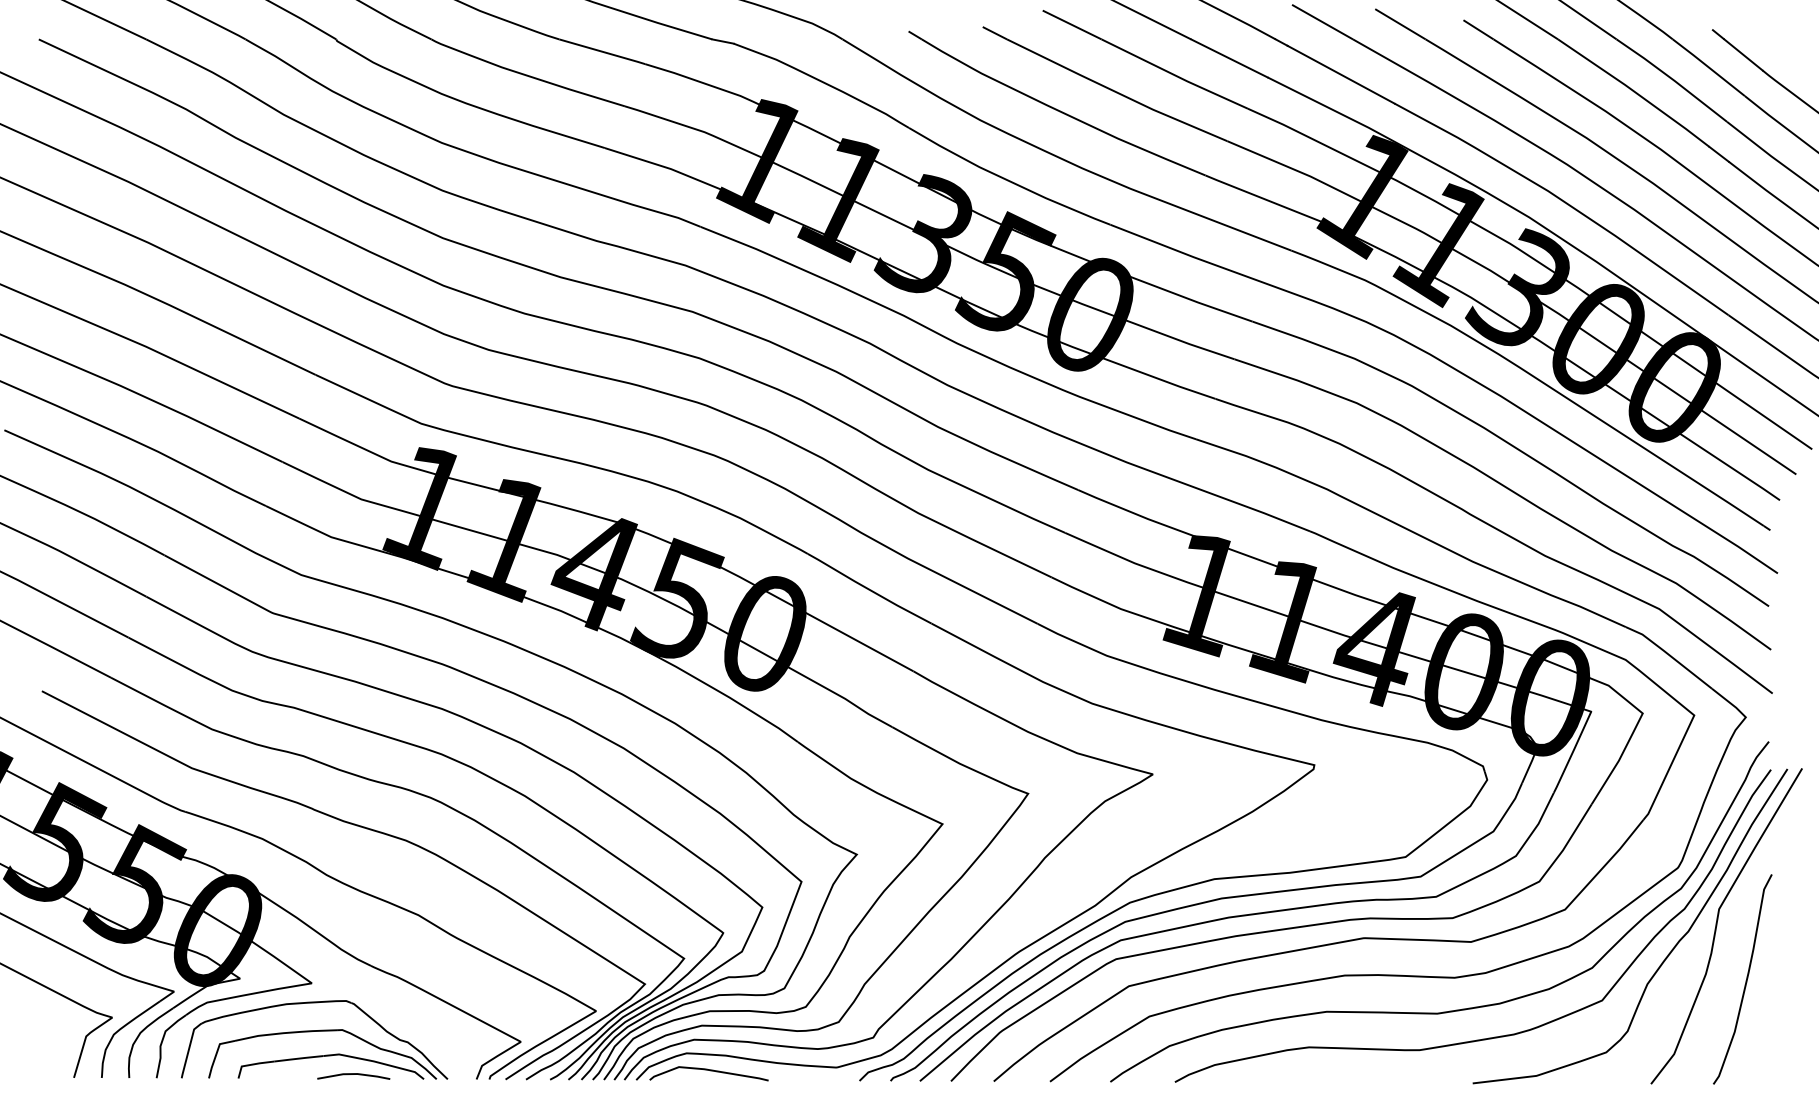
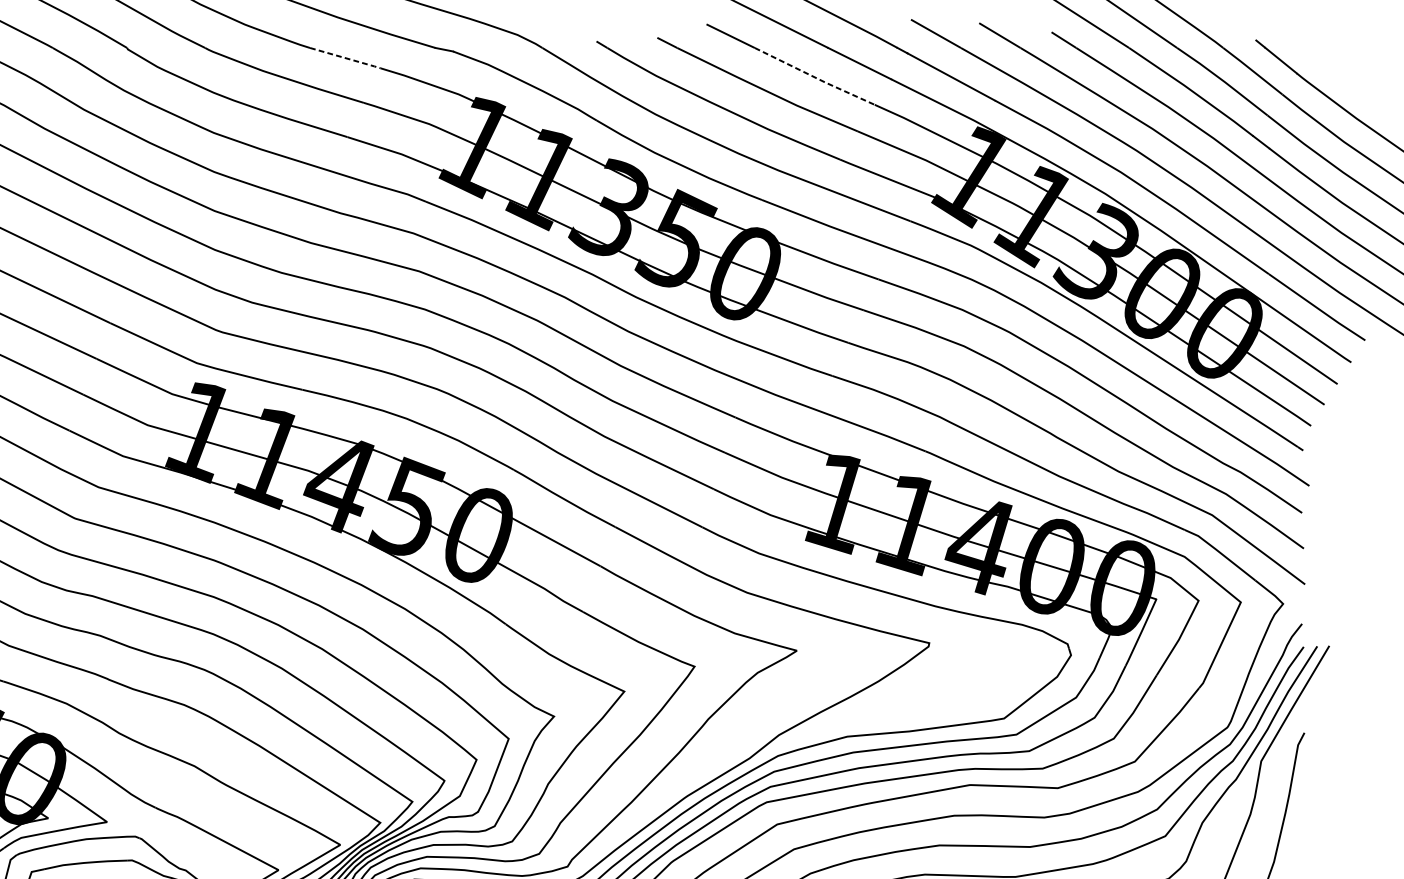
line: (603, 52) -> (346, 58), solid -> dashed
line: (1174, 75) -> (814, 77), solid -> dashed

